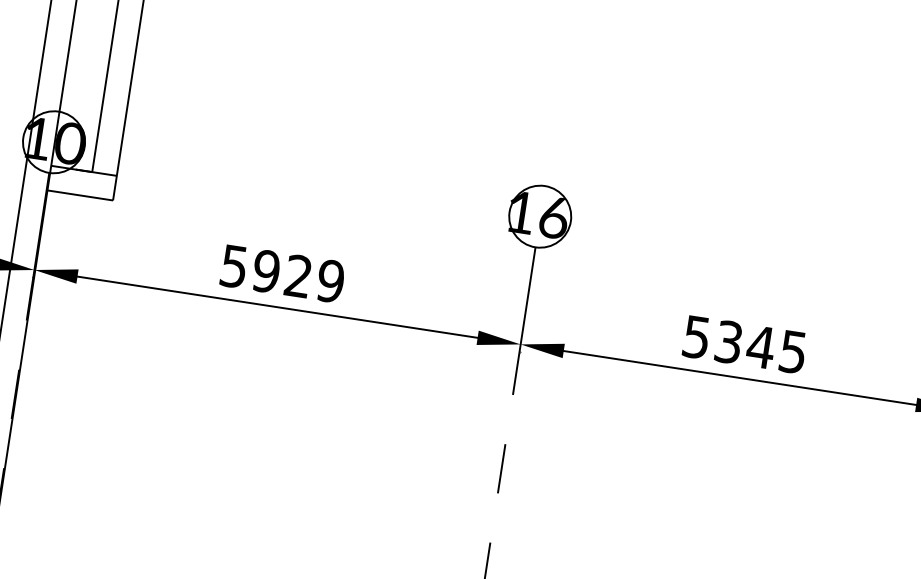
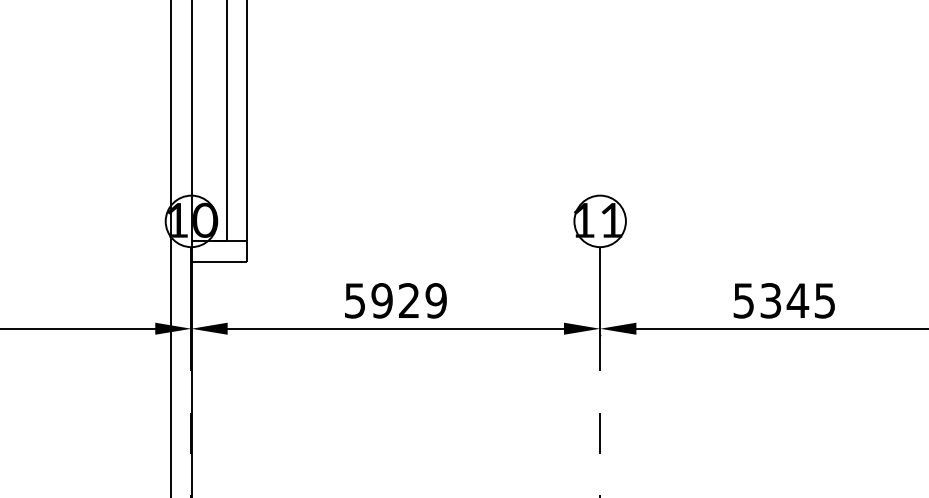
text: (553, 217) -> (611, 220), 16 -> 11

